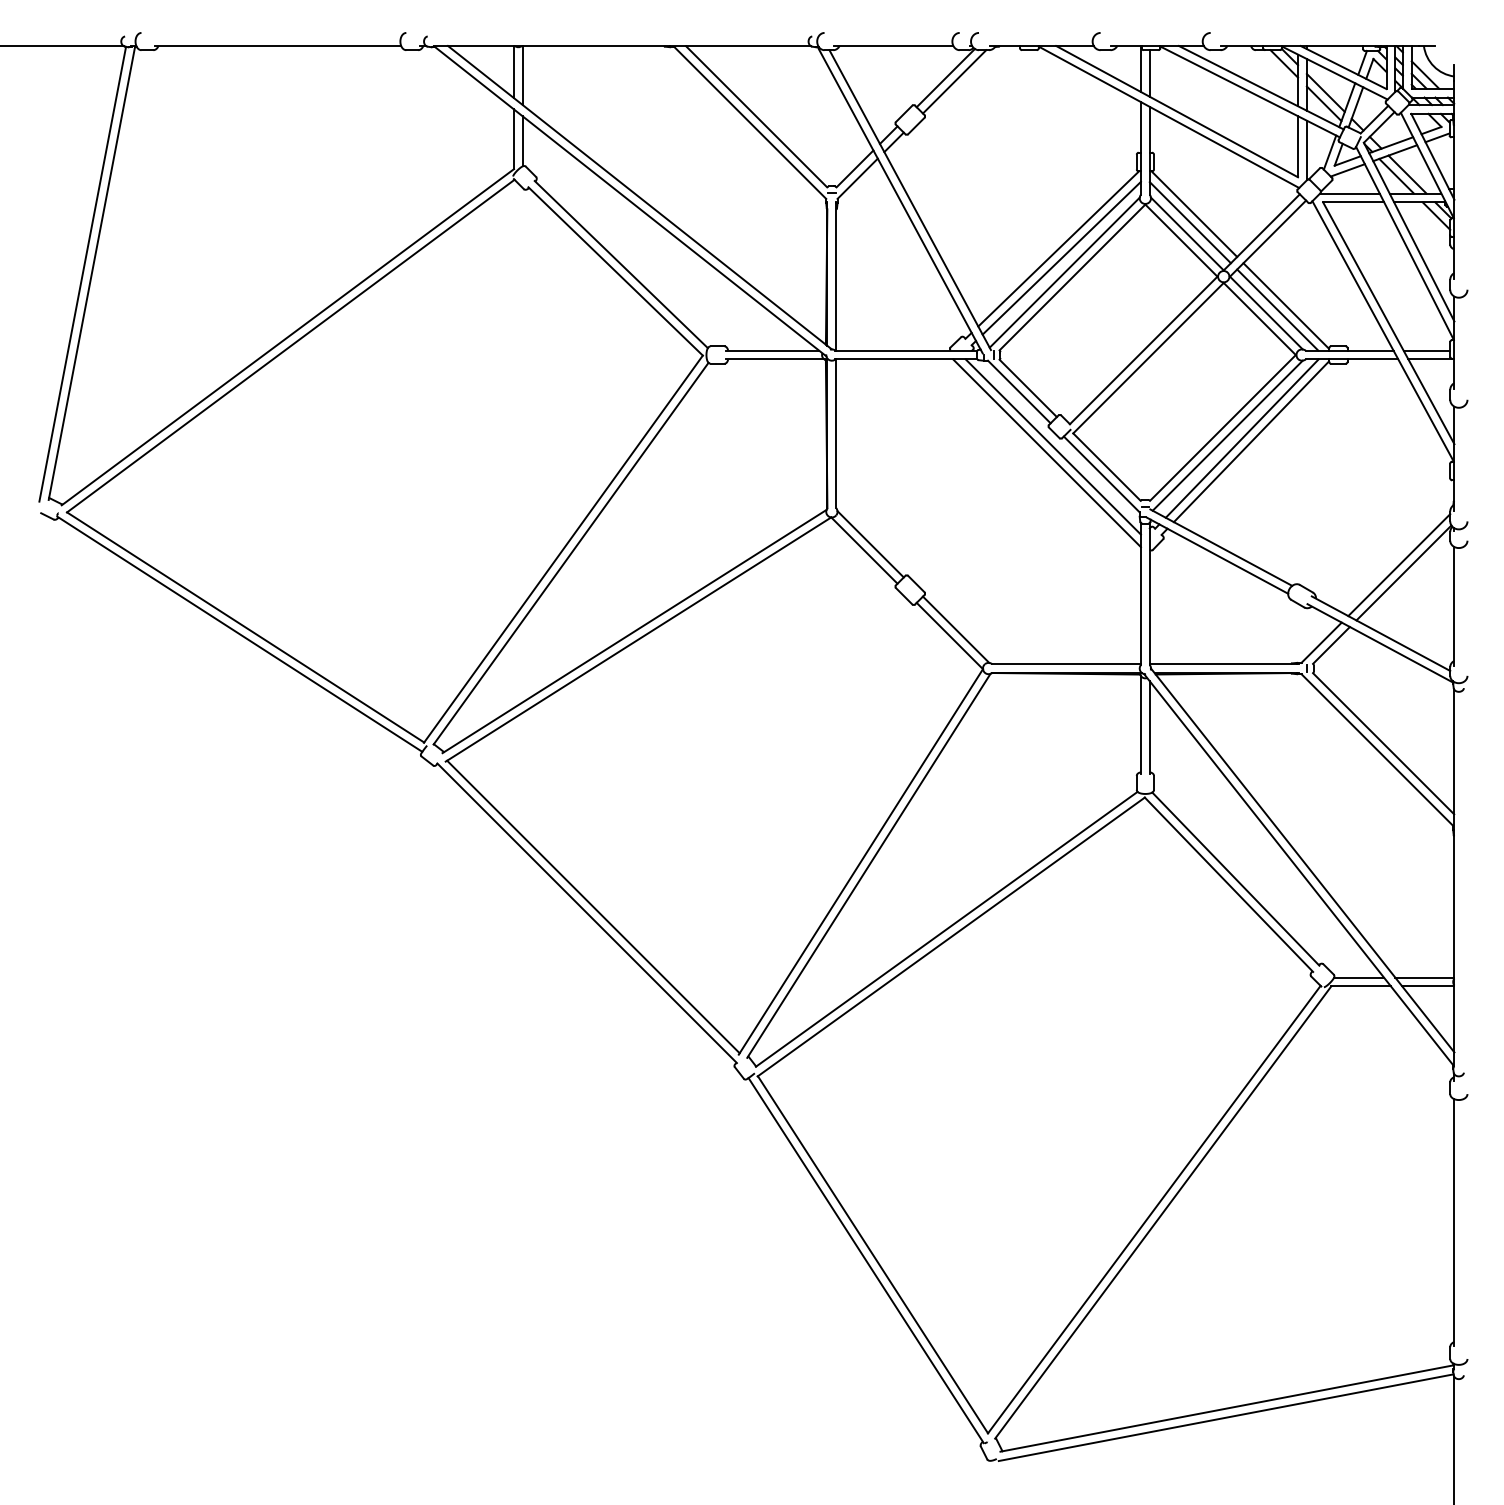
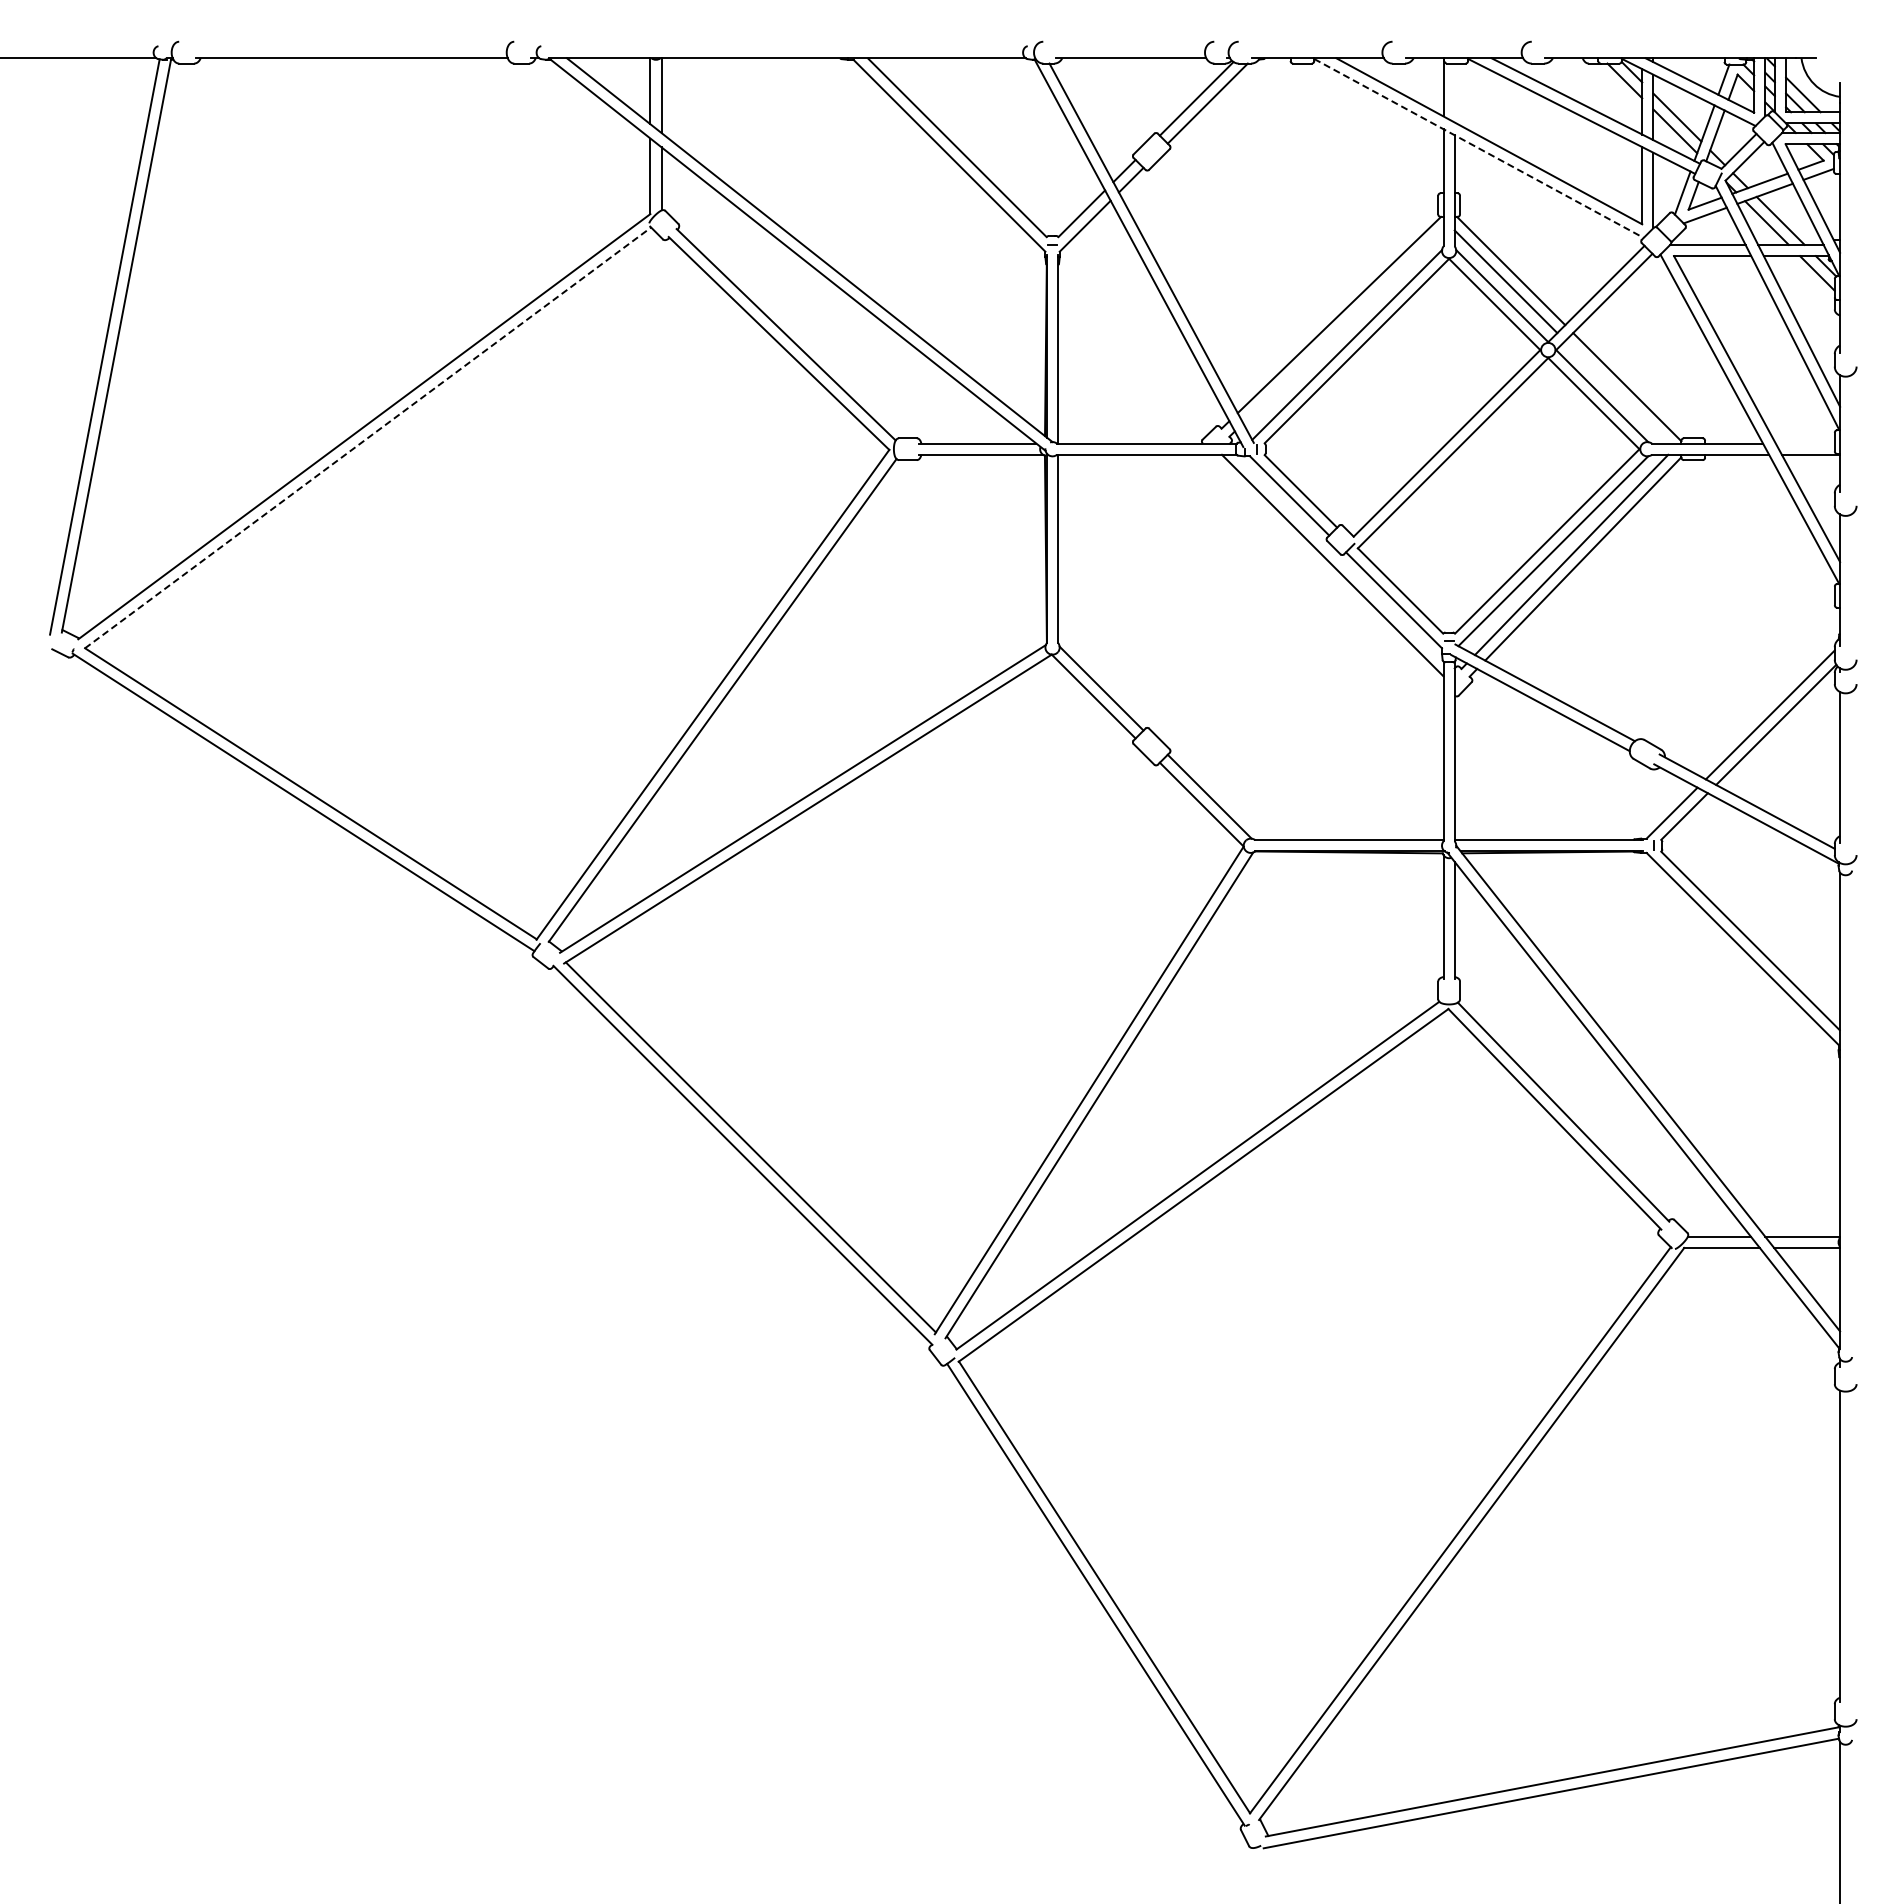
line: (1149, 73) -> (1454, 92), removed
line: (1169, 117) -> (1479, 148), solid -> dashed
line: (1061, 258) -> (1343, 326), removed
line: (1277, 310) -> (1616, 392), removed
line: (291, 345) -> (368, 437), solid -> dashed
line: (1426, 350) -> (1804, 443), removed
line: (1046, 453) -> (1324, 573), removed

